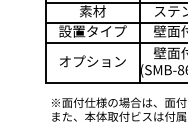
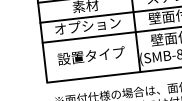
text: (92, 31) -> (87, 26), 設置タイプ -> オプション
text: (92, 61) -> (91, 55), オプション -> 設置タイプ

